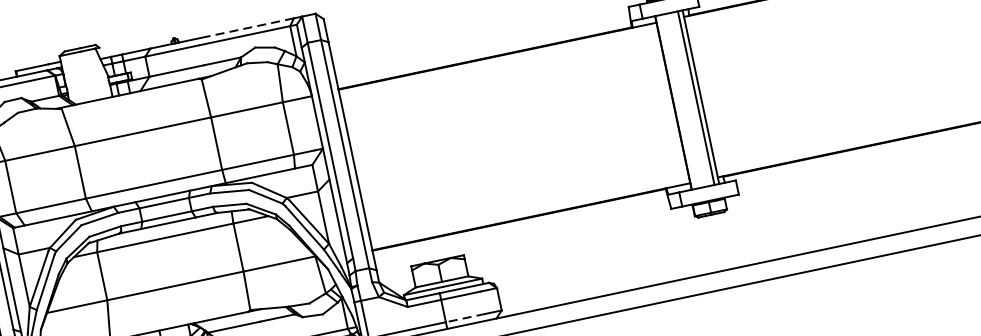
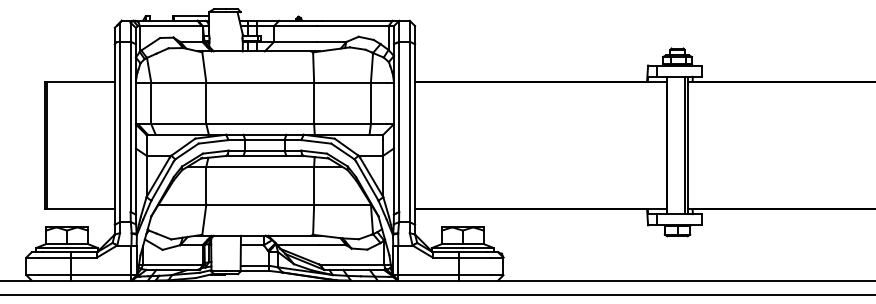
line: (248, 27) -> (356, 20), dashed -> solid
line: (465, 318) -> (474, 275), dashed -> solid

